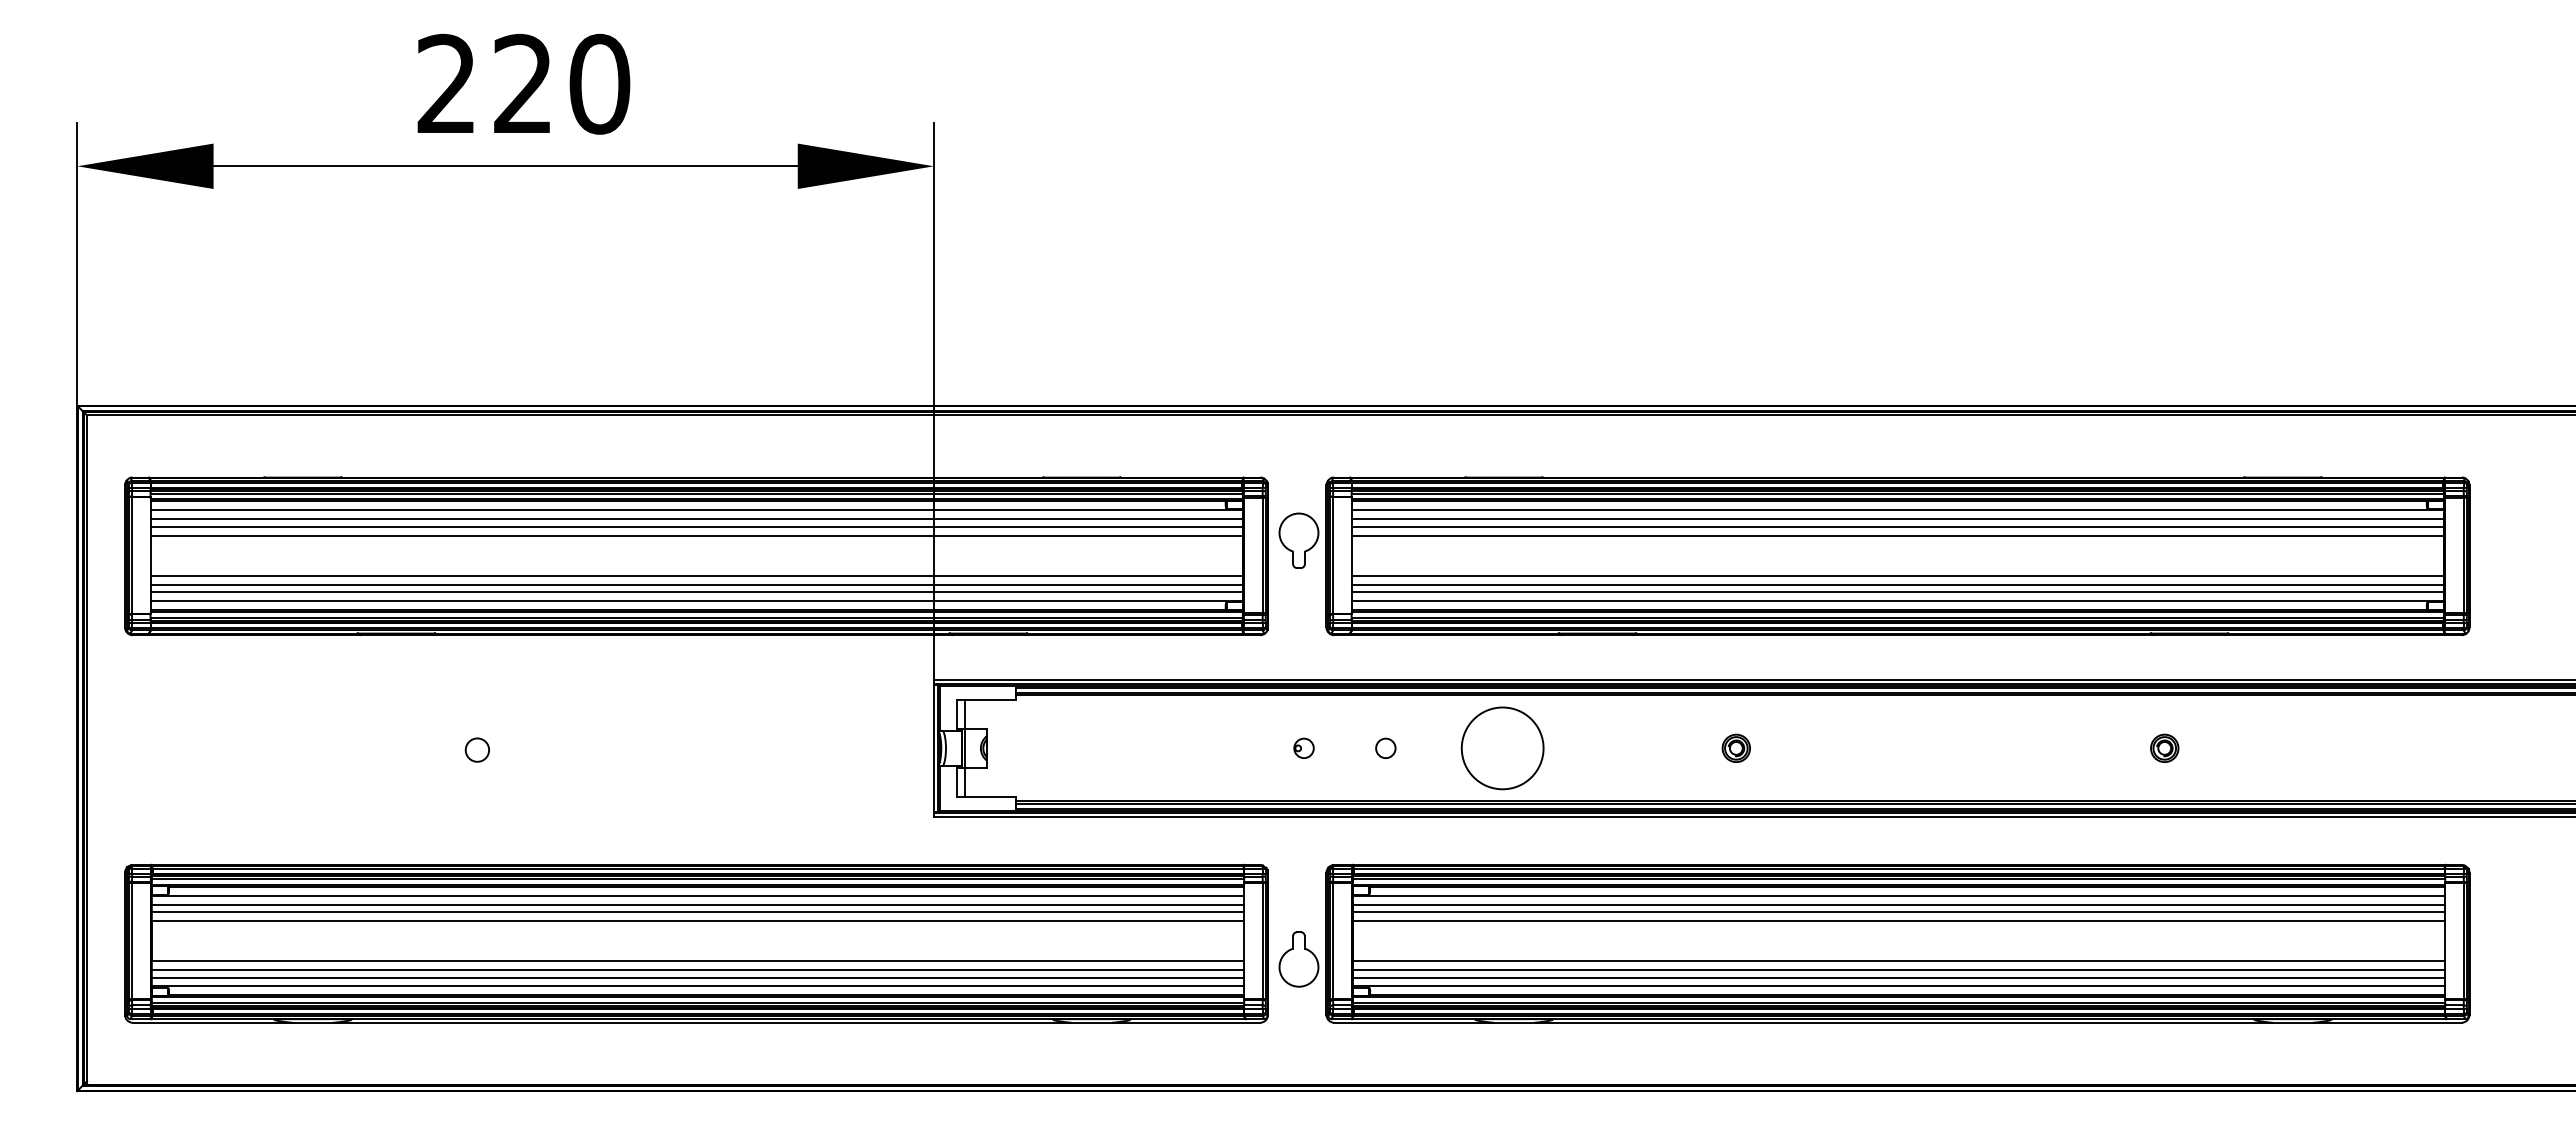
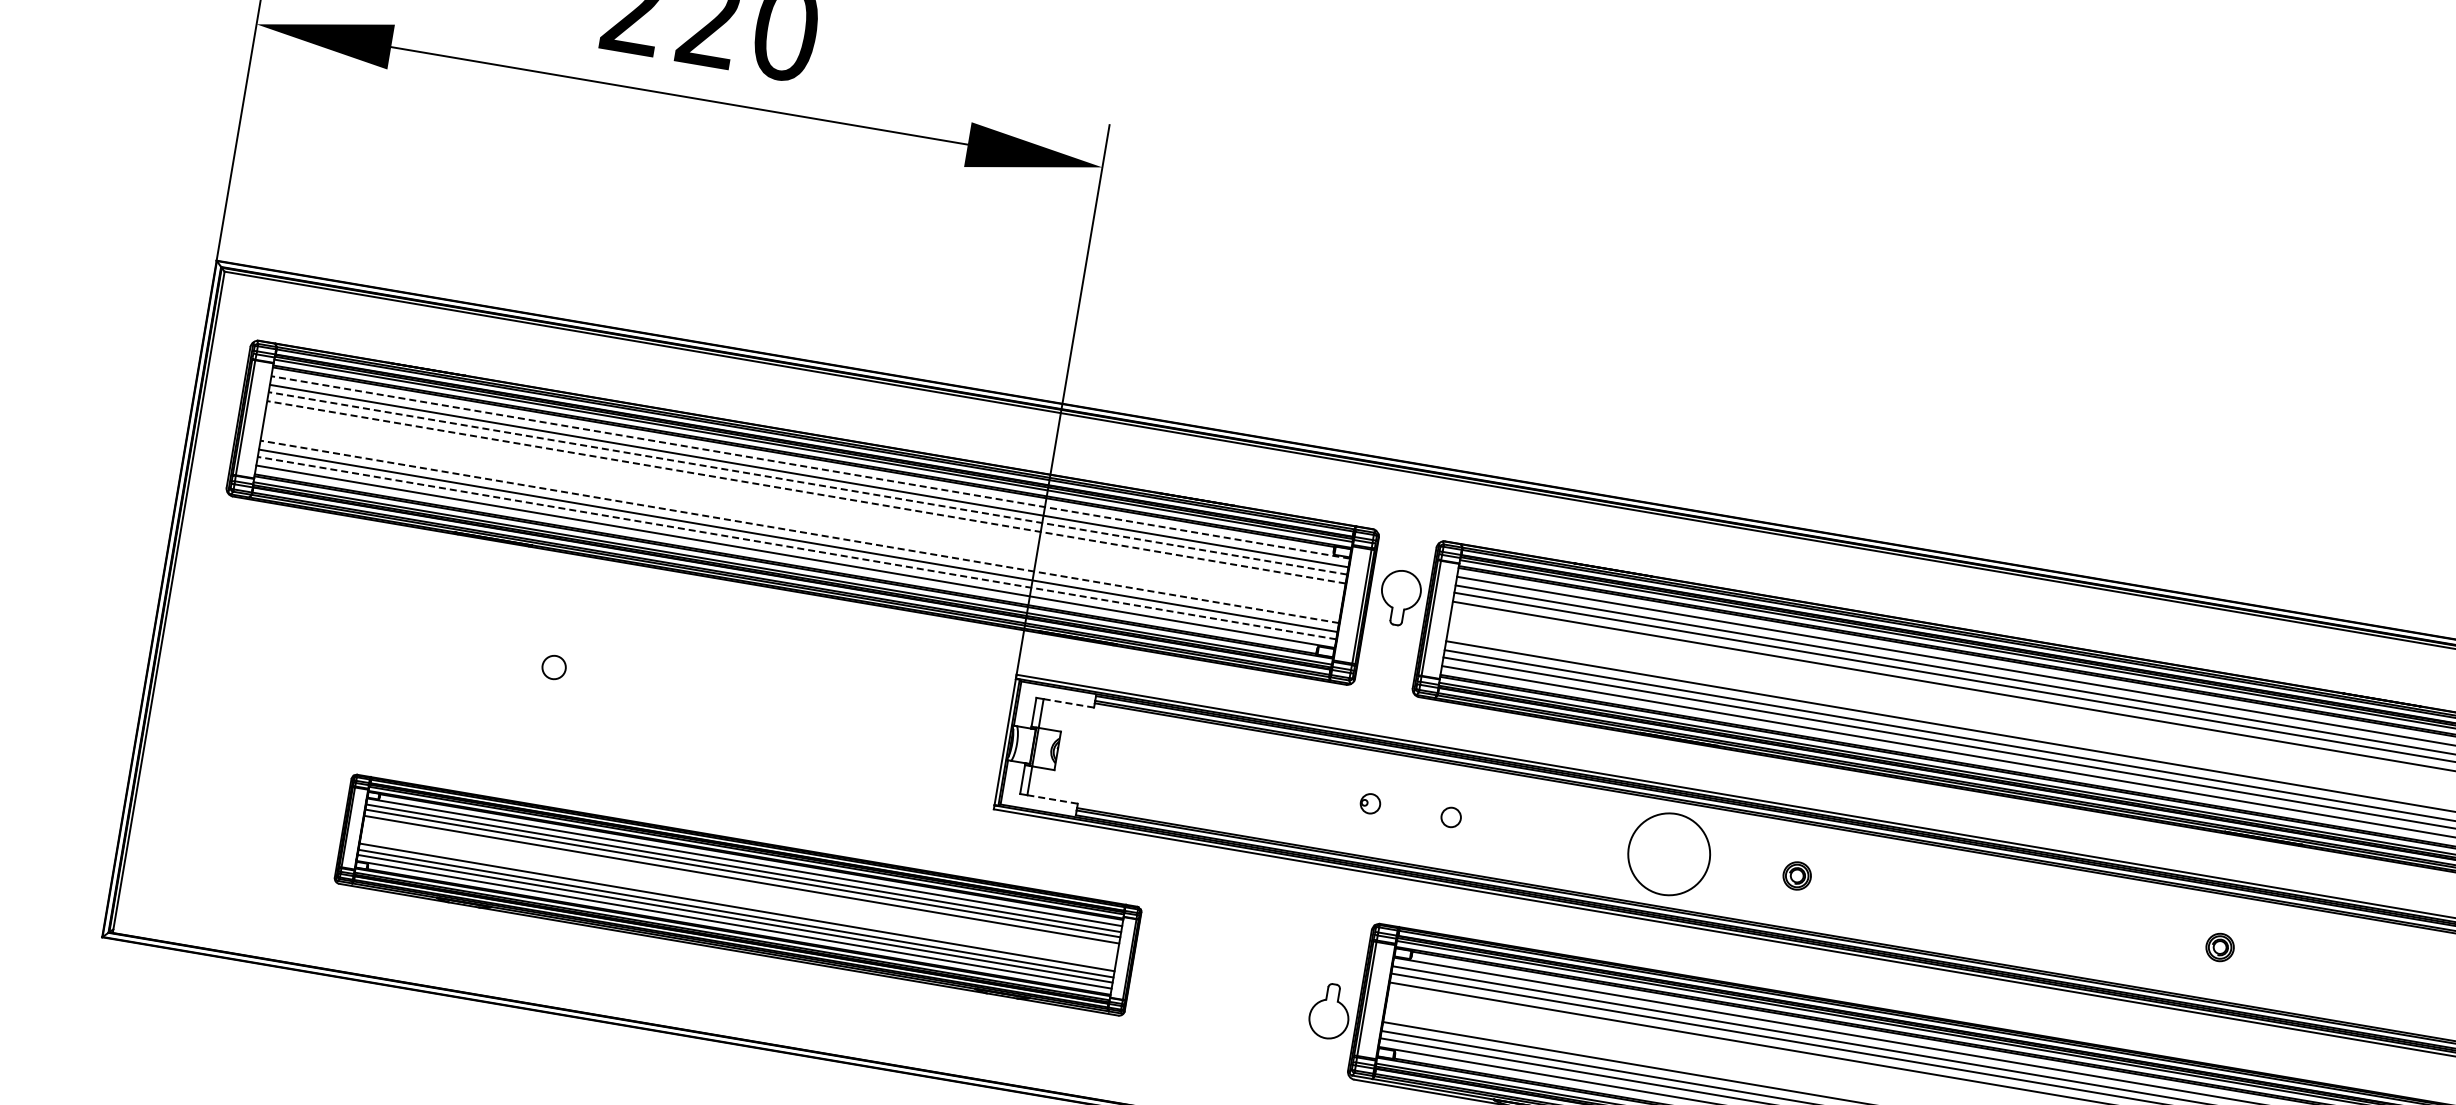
line: (696, 510) -> (810, 467), solid -> dashed
line: (696, 526) -> (807, 483), solid -> dashed
line: (696, 535) -> (806, 492), solid -> dashed
line: (696, 575) -> (799, 531), solid -> dashed
line: (696, 592) -> (796, 548), solid -> dashed
line: (990, 699) -> (1069, 703), solid -> dashed
circle: (1502, 748) -> (1669, 854), moved
line: (990, 797) -> (1052, 799), solid -> dashed
part: (696, 943) -> (738, 894), size x0.7

